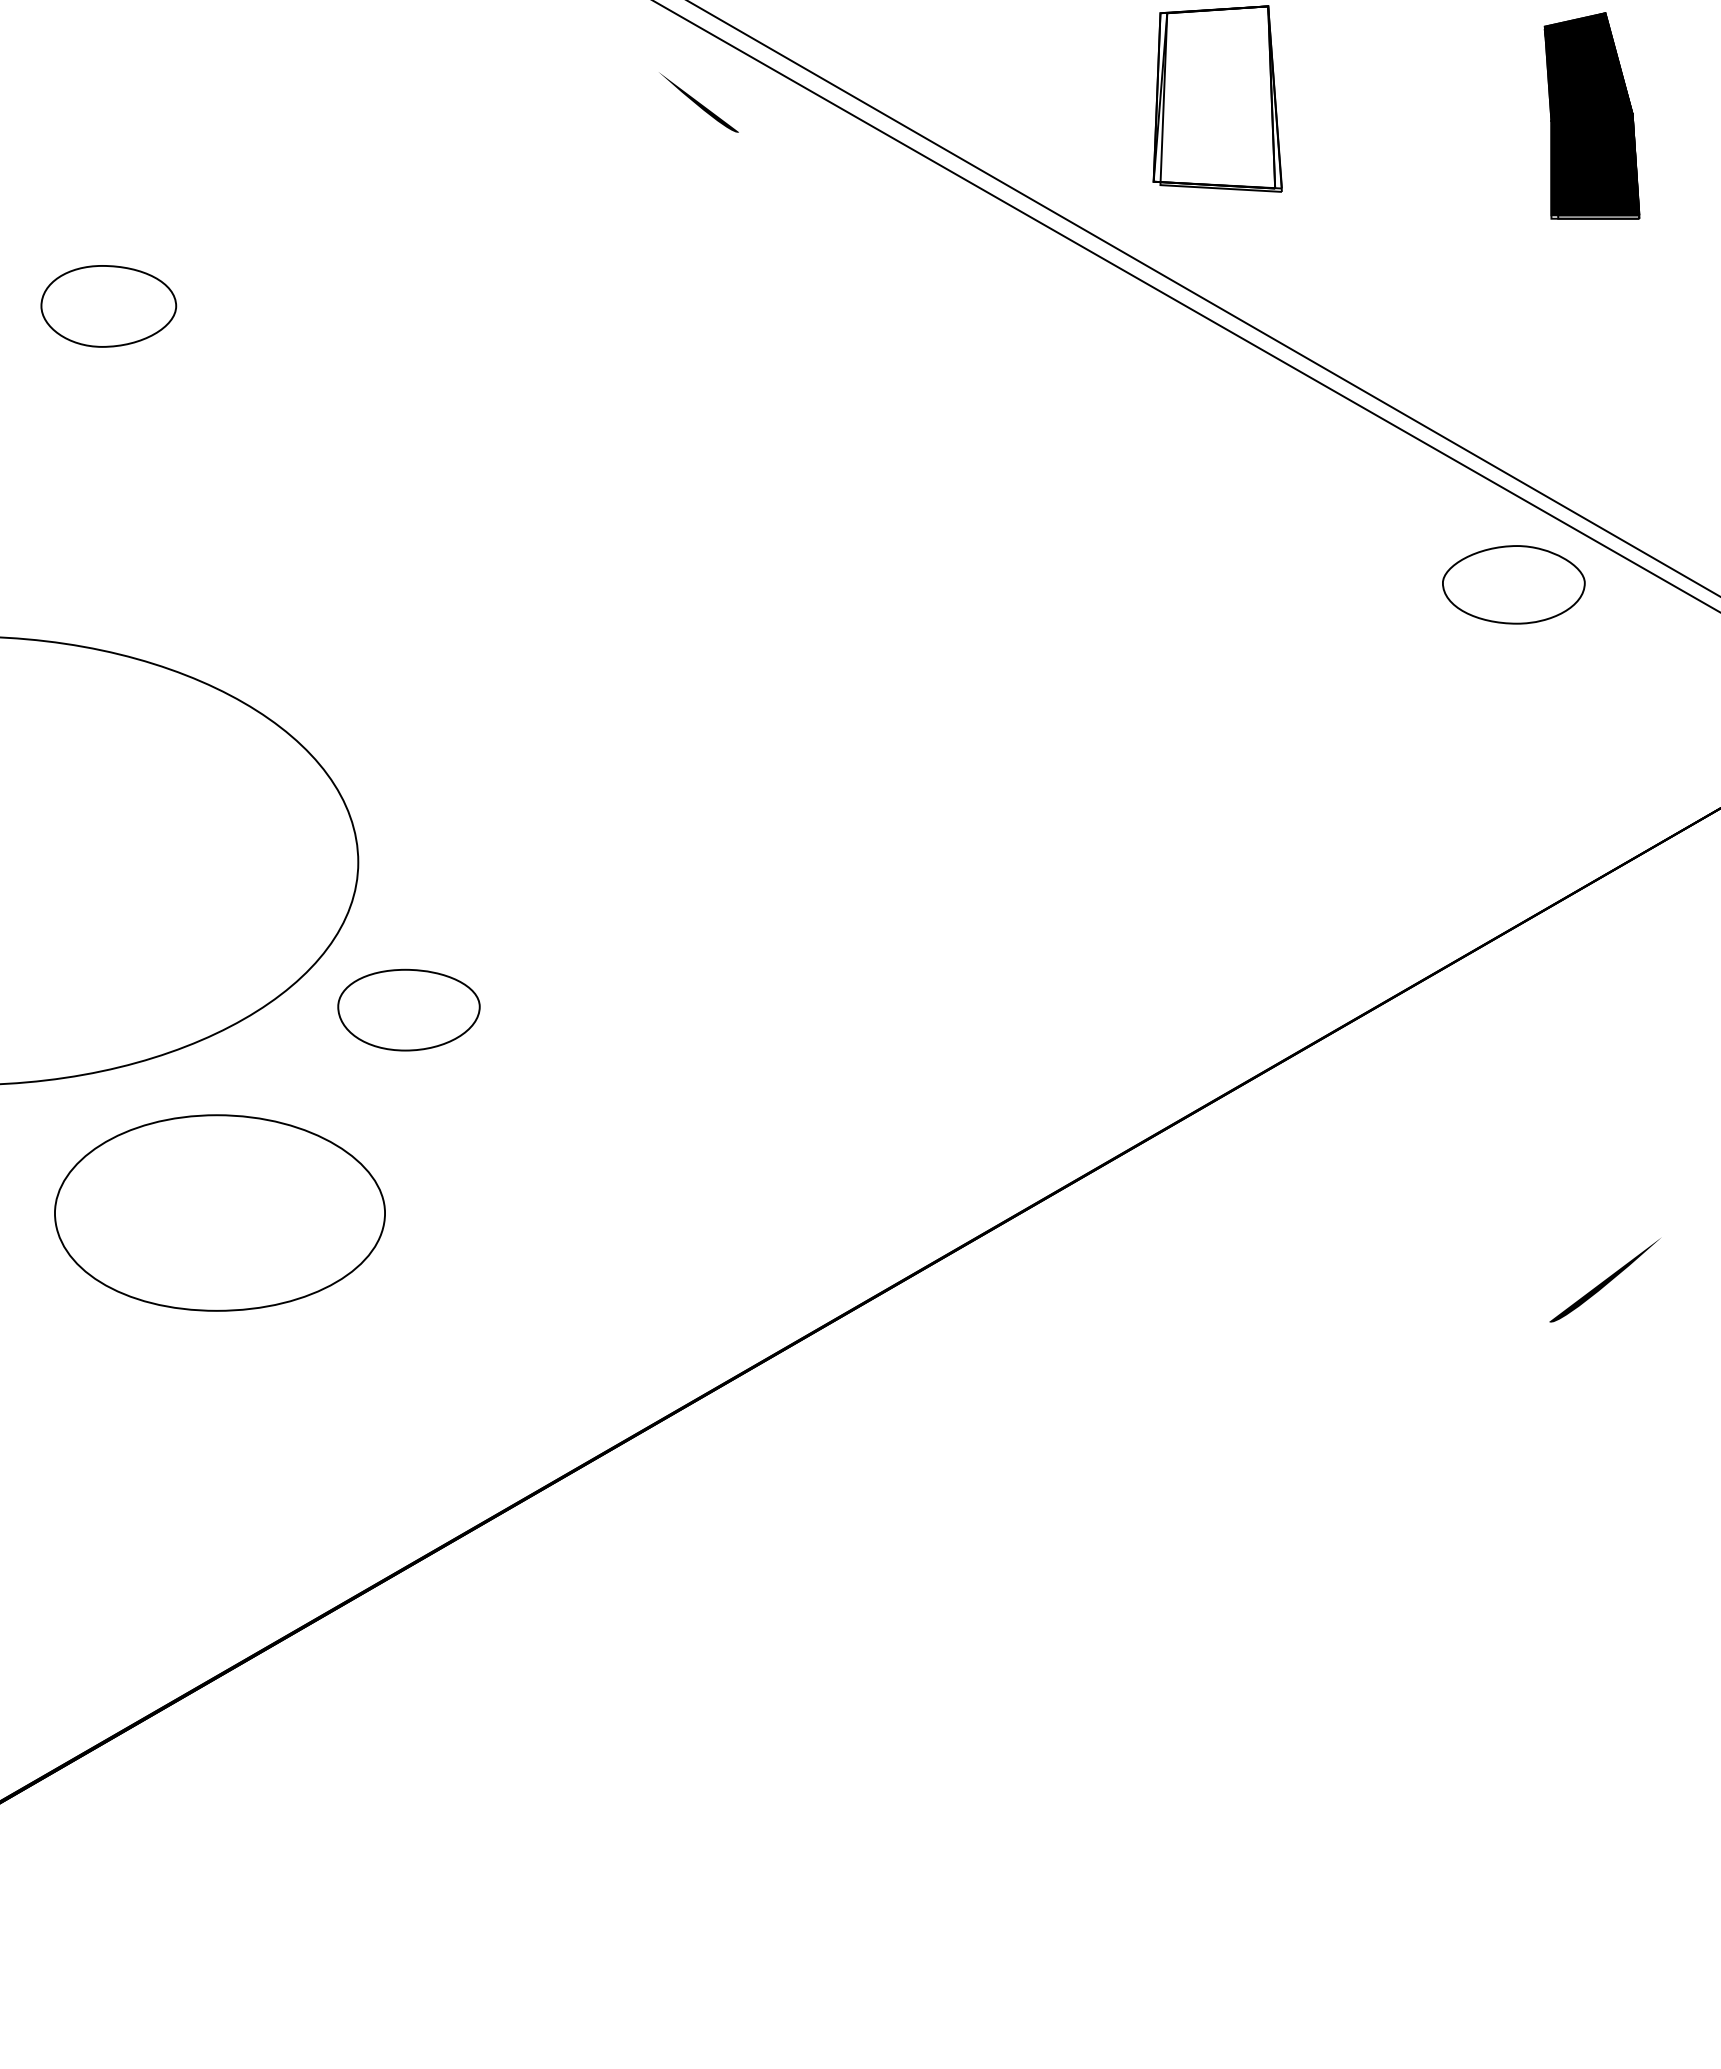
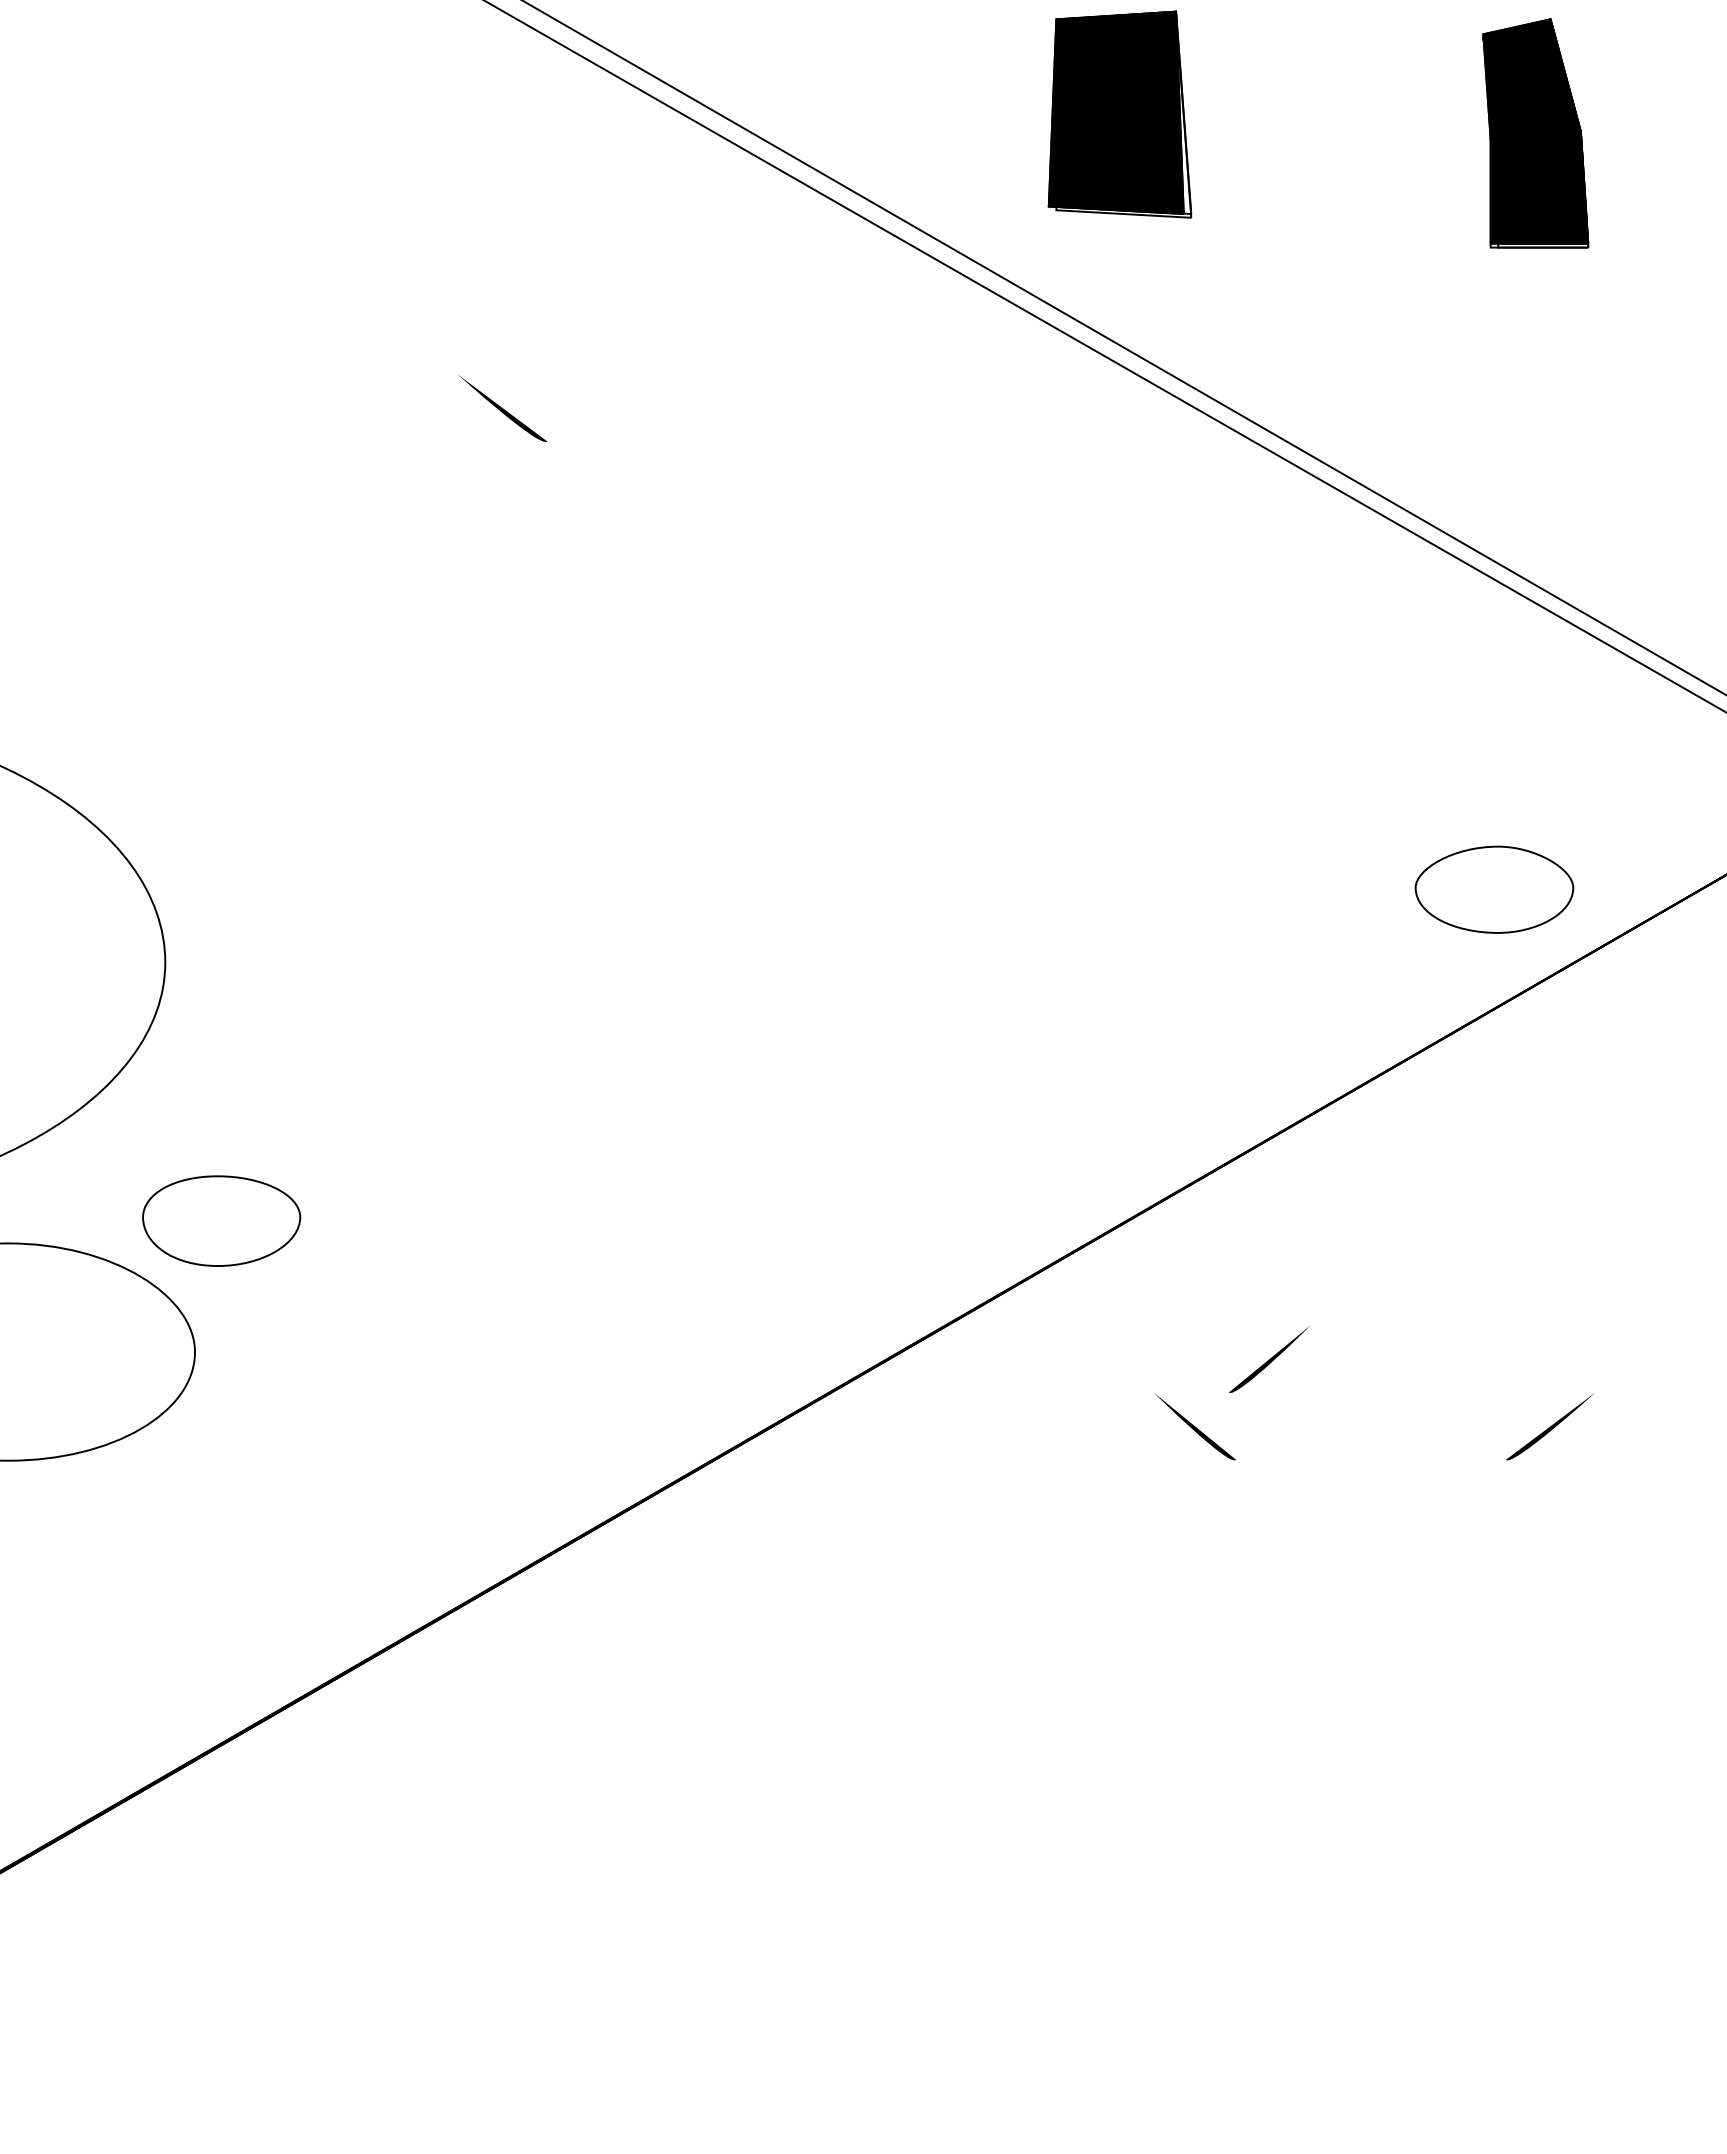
fill: (1214, 97) -> (1116, 112), added
part: (698, 102) -> (502, 408), moved
part: (1513, 584) -> (1494, 889), moved
part: (408, 1009) -> (221, 1220), moved
fill: (1352, 1218) -> (1269, 1358), added
fill: (1285, 1279) -> (1195, 1425), added
part: (1604, 1280) -> (1549, 1427), size x0.71

